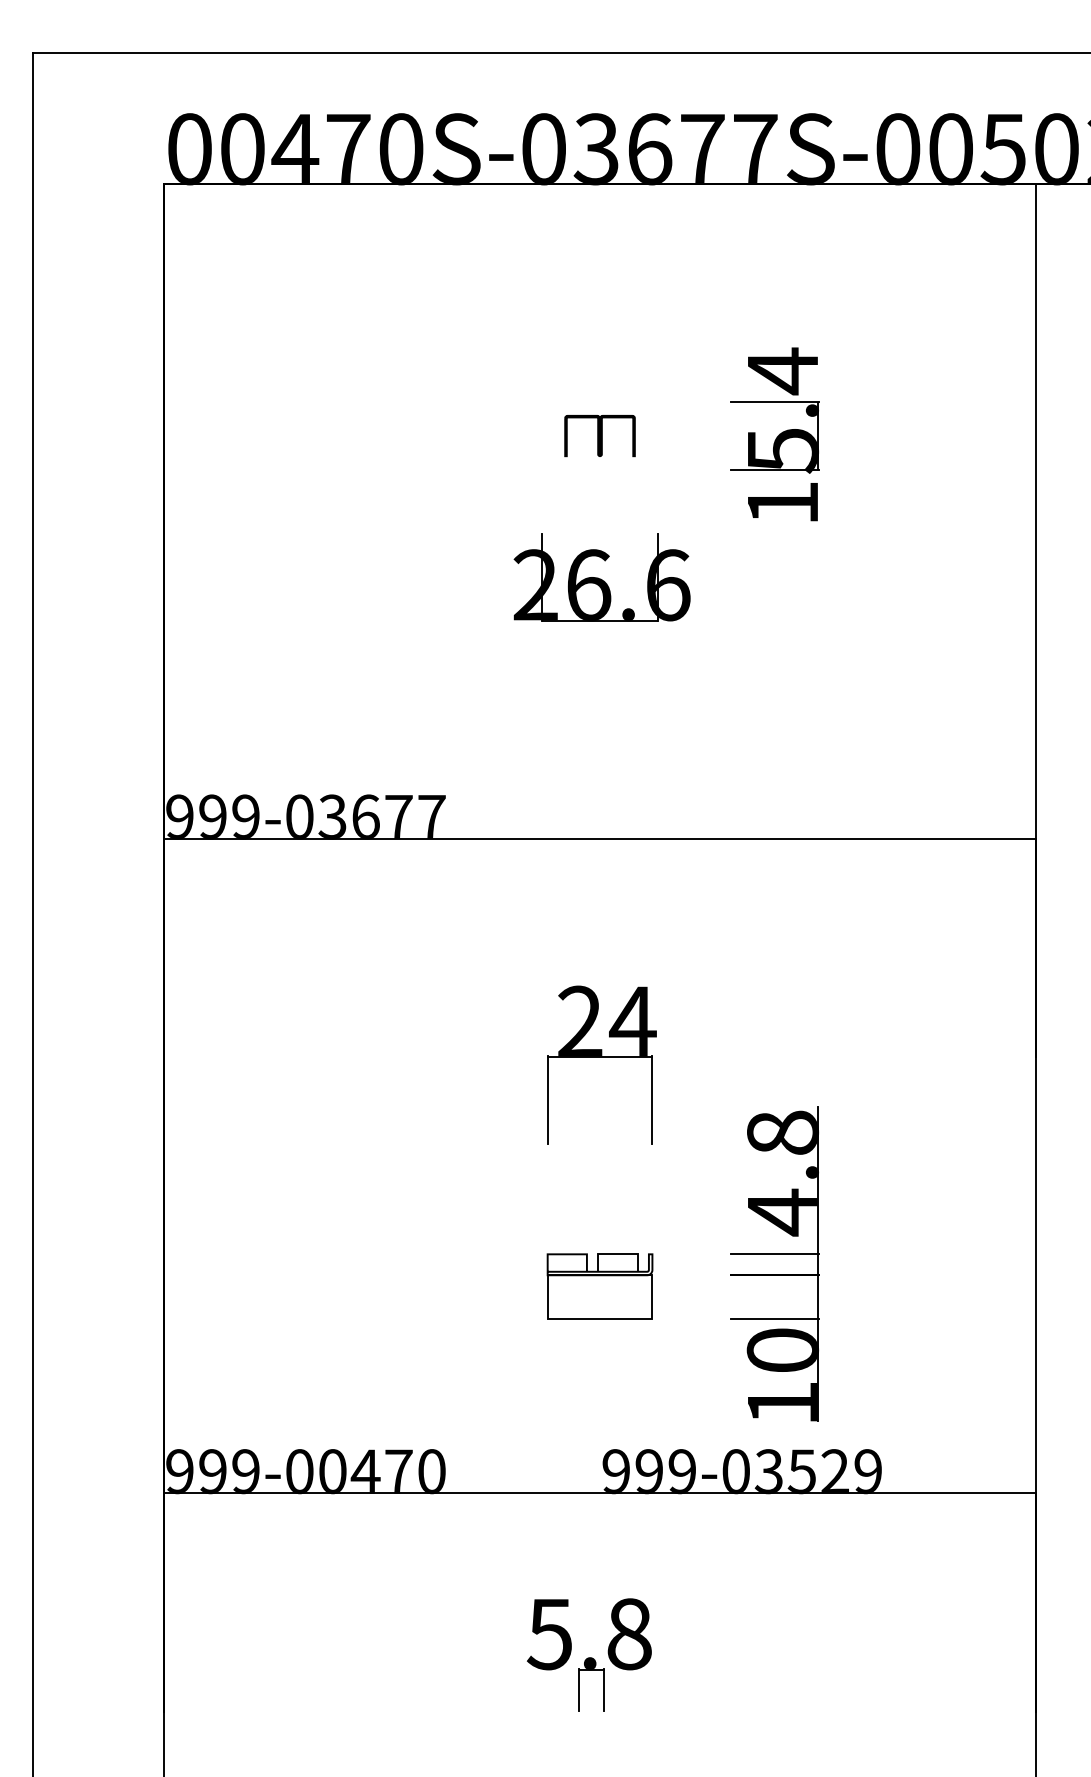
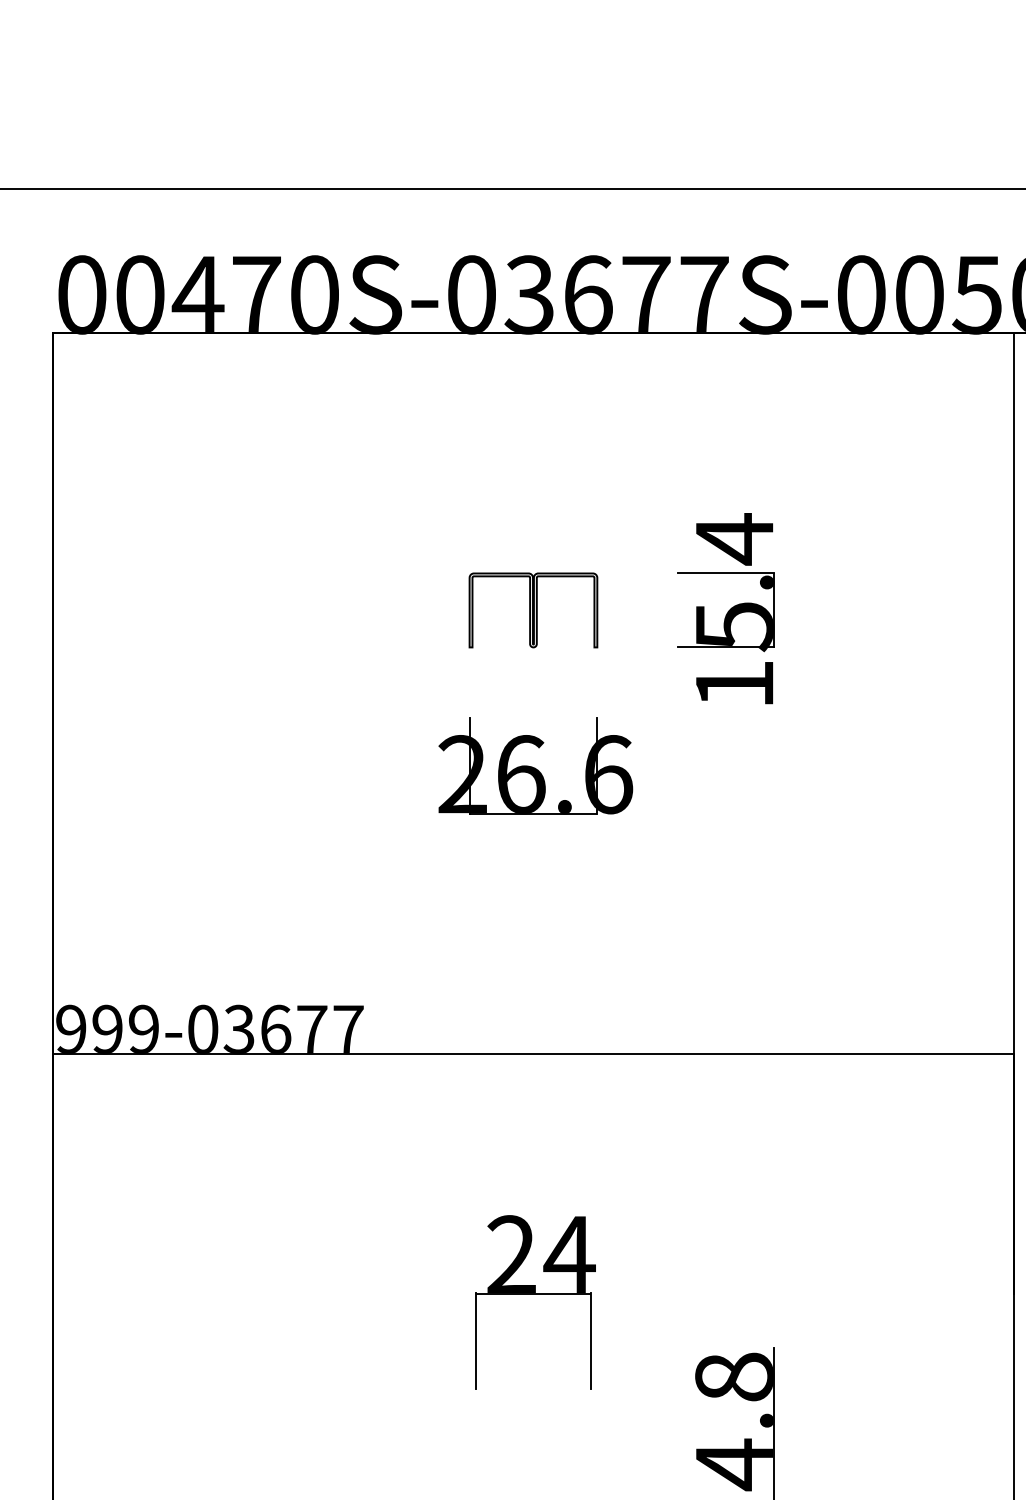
part: (599, 435) -> (532, 609), size x1.67

